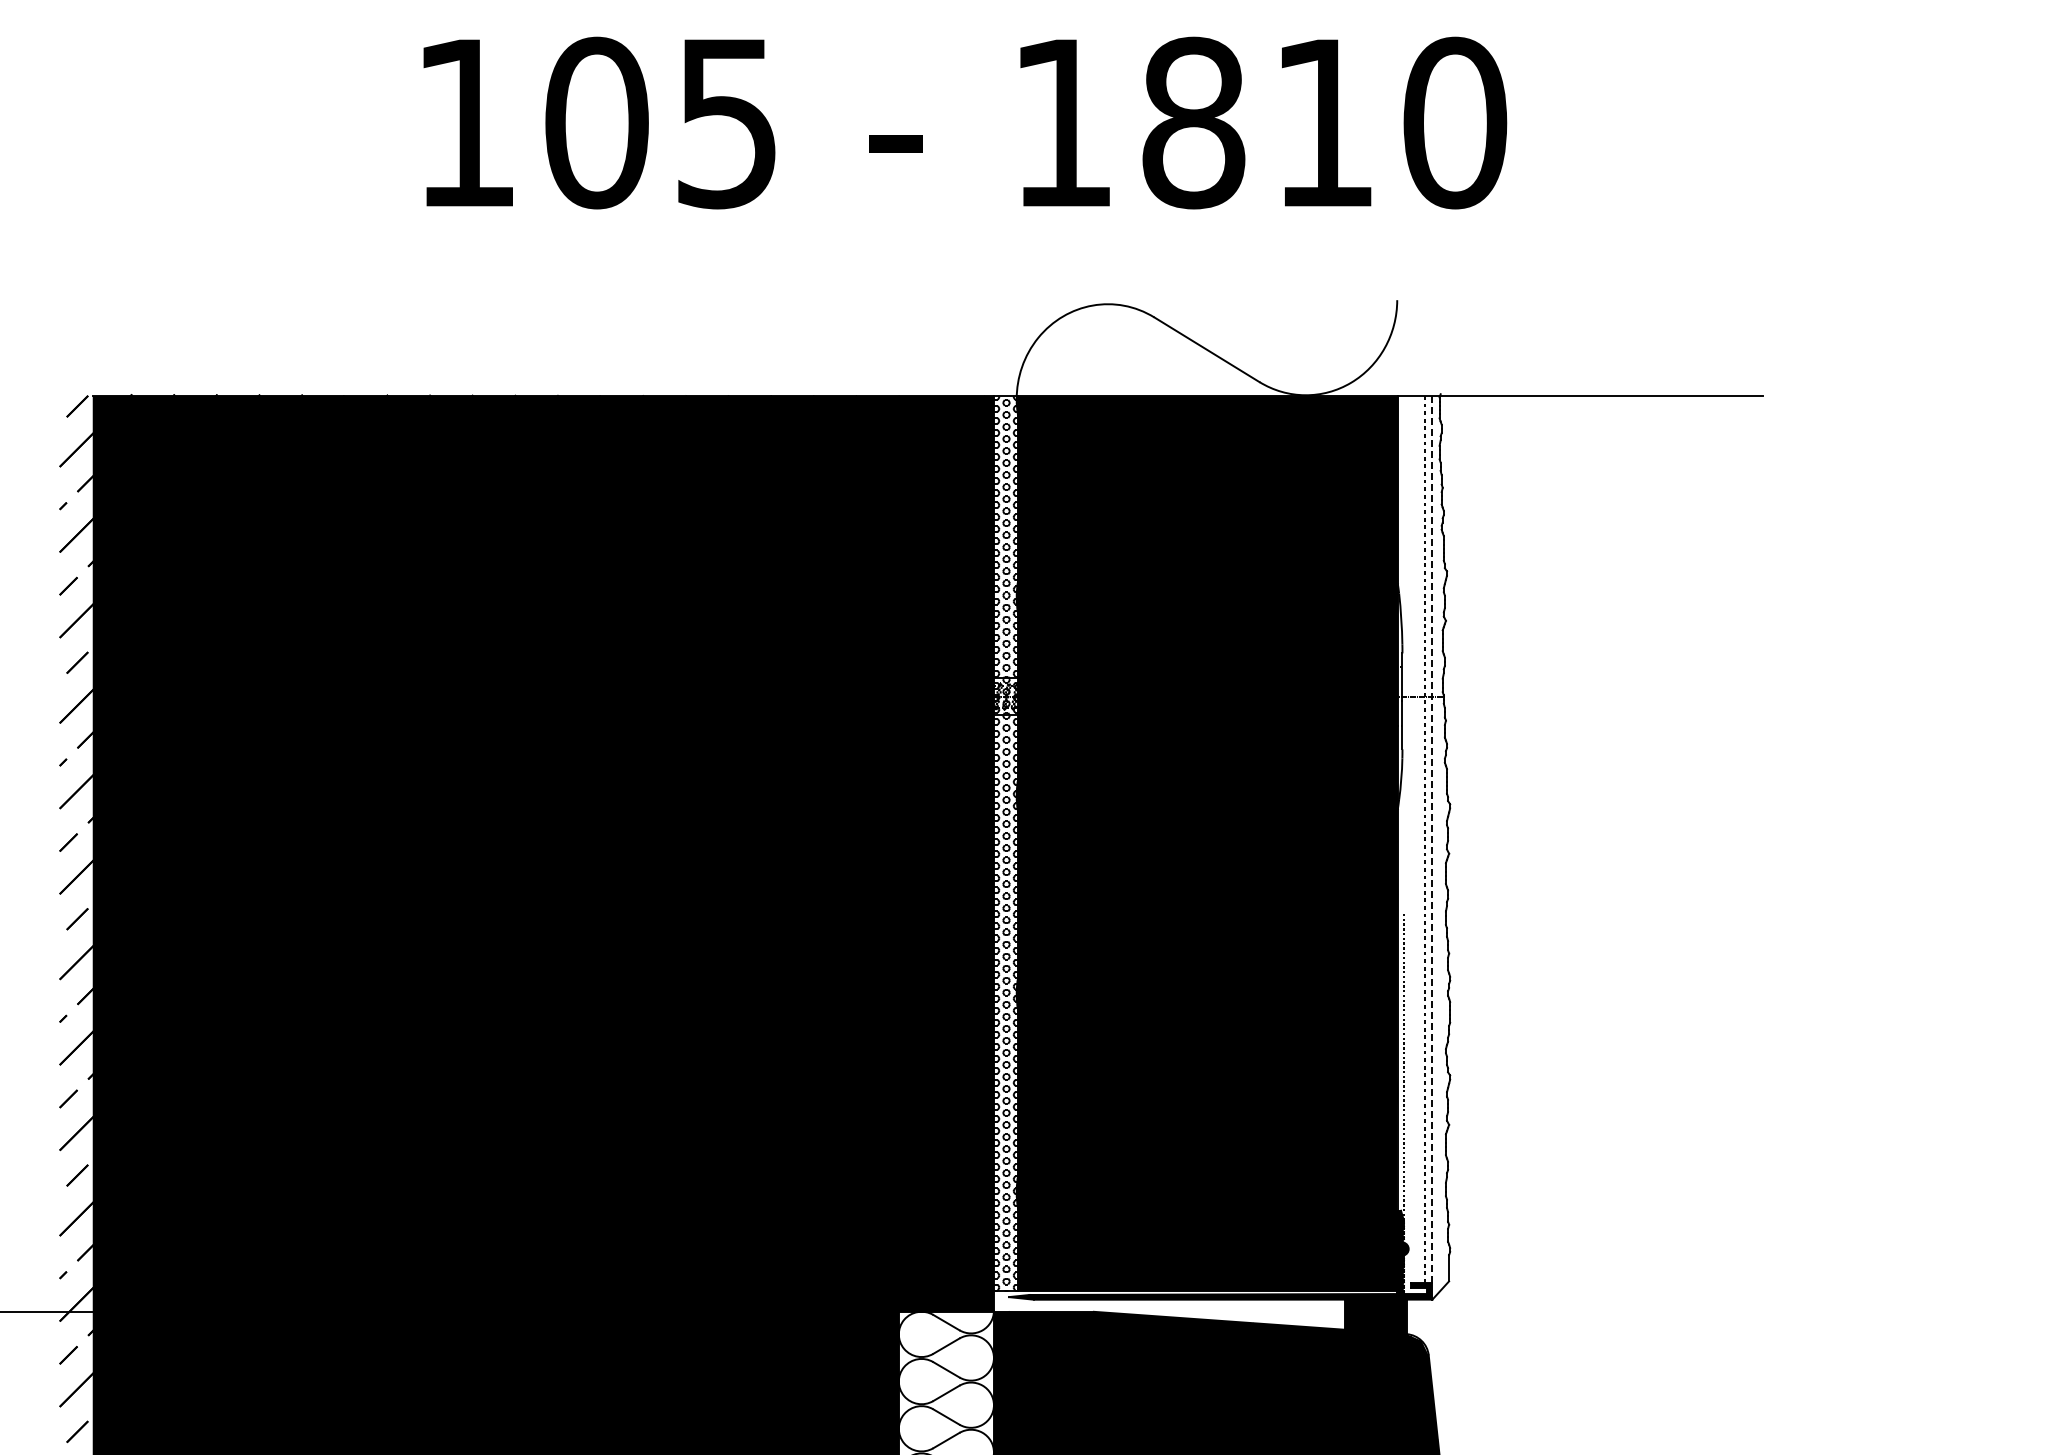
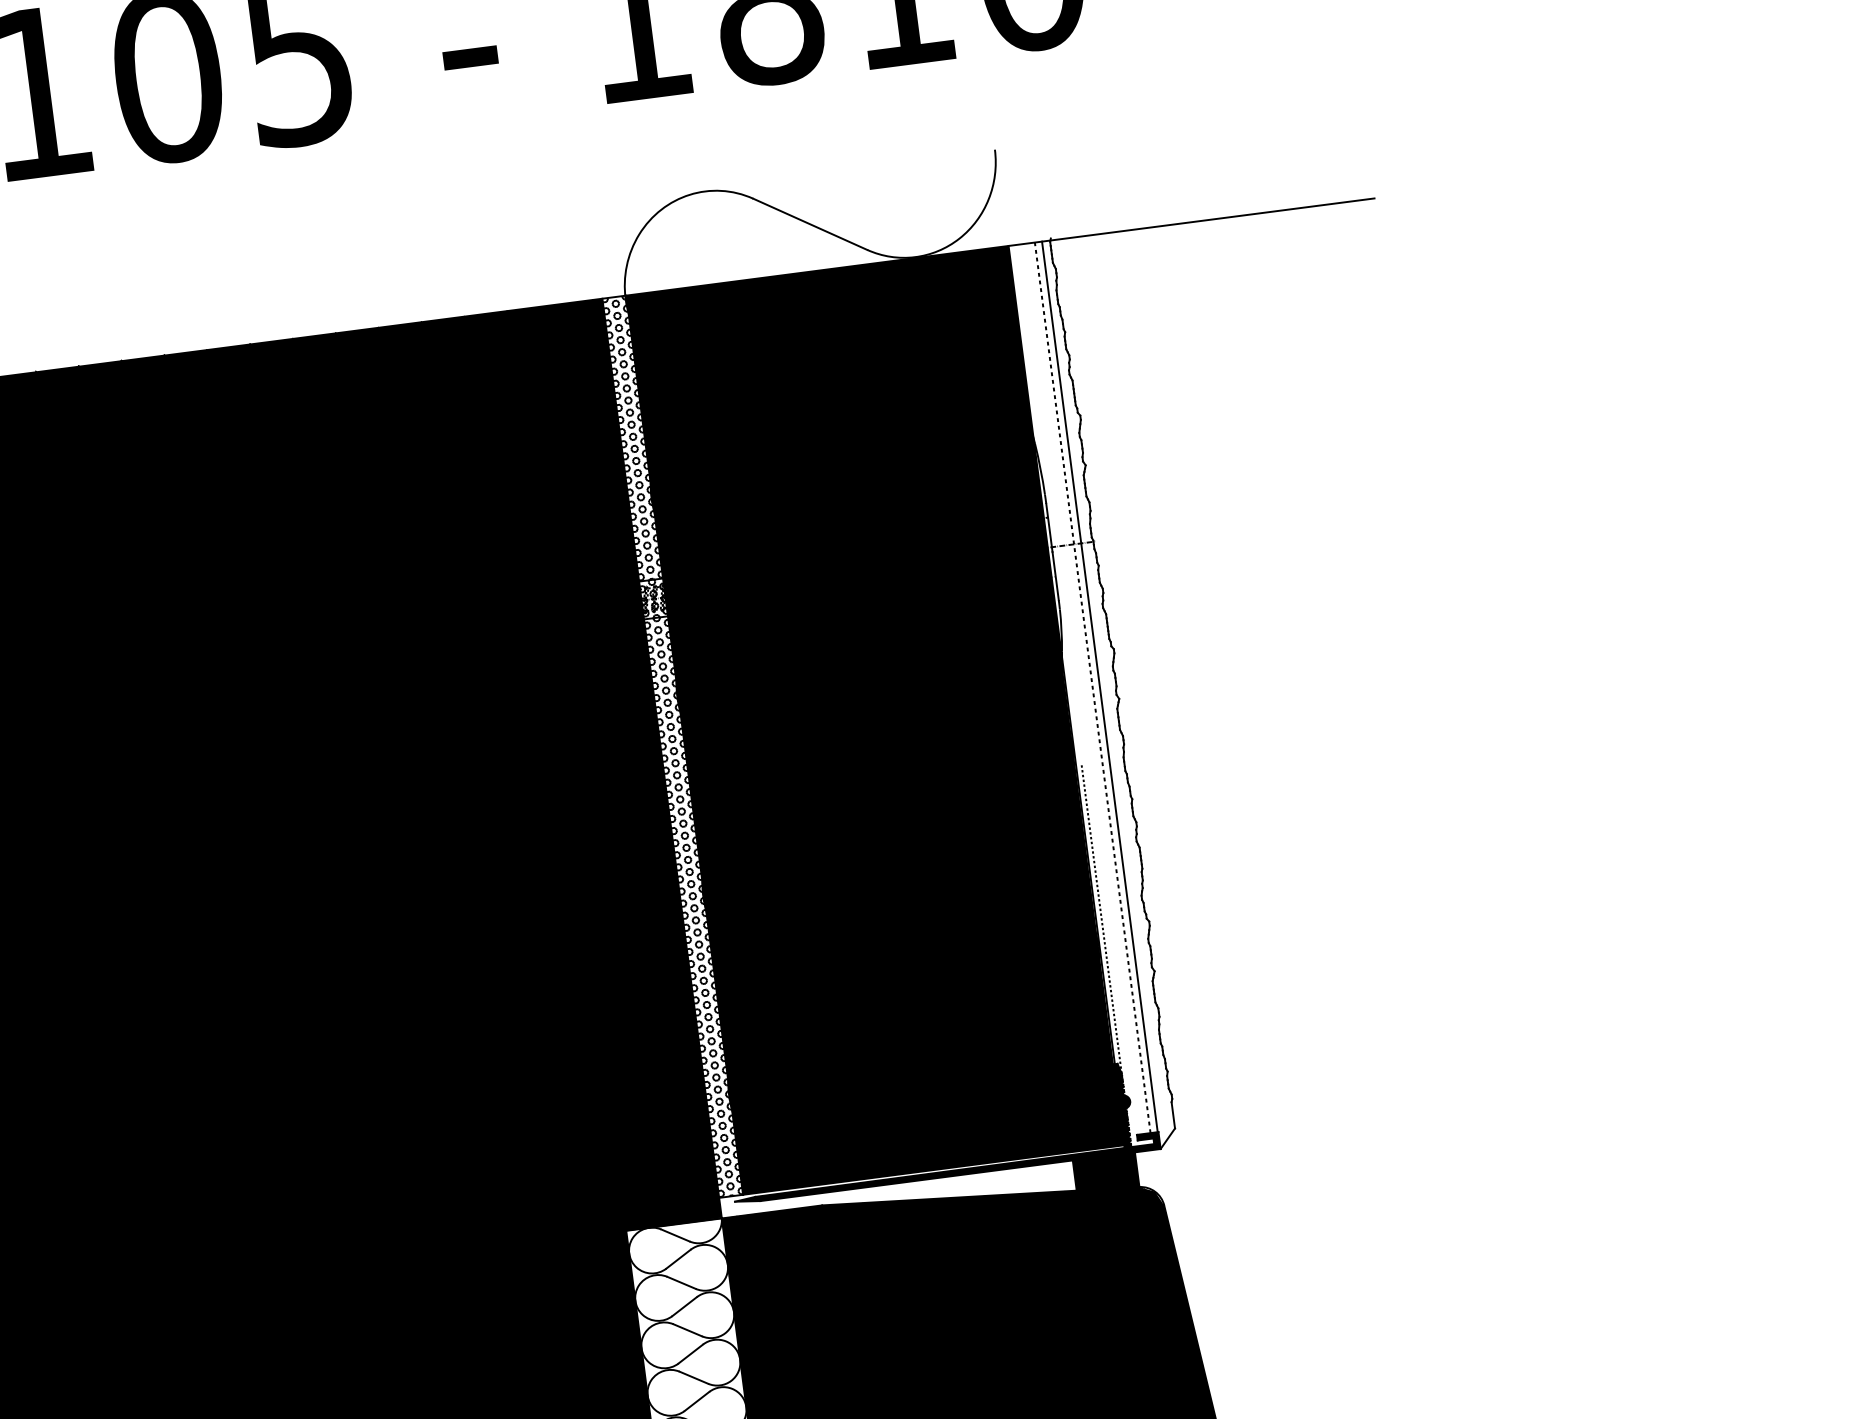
line: (1431, 838) -> (1099, 685), dashed -> solid

